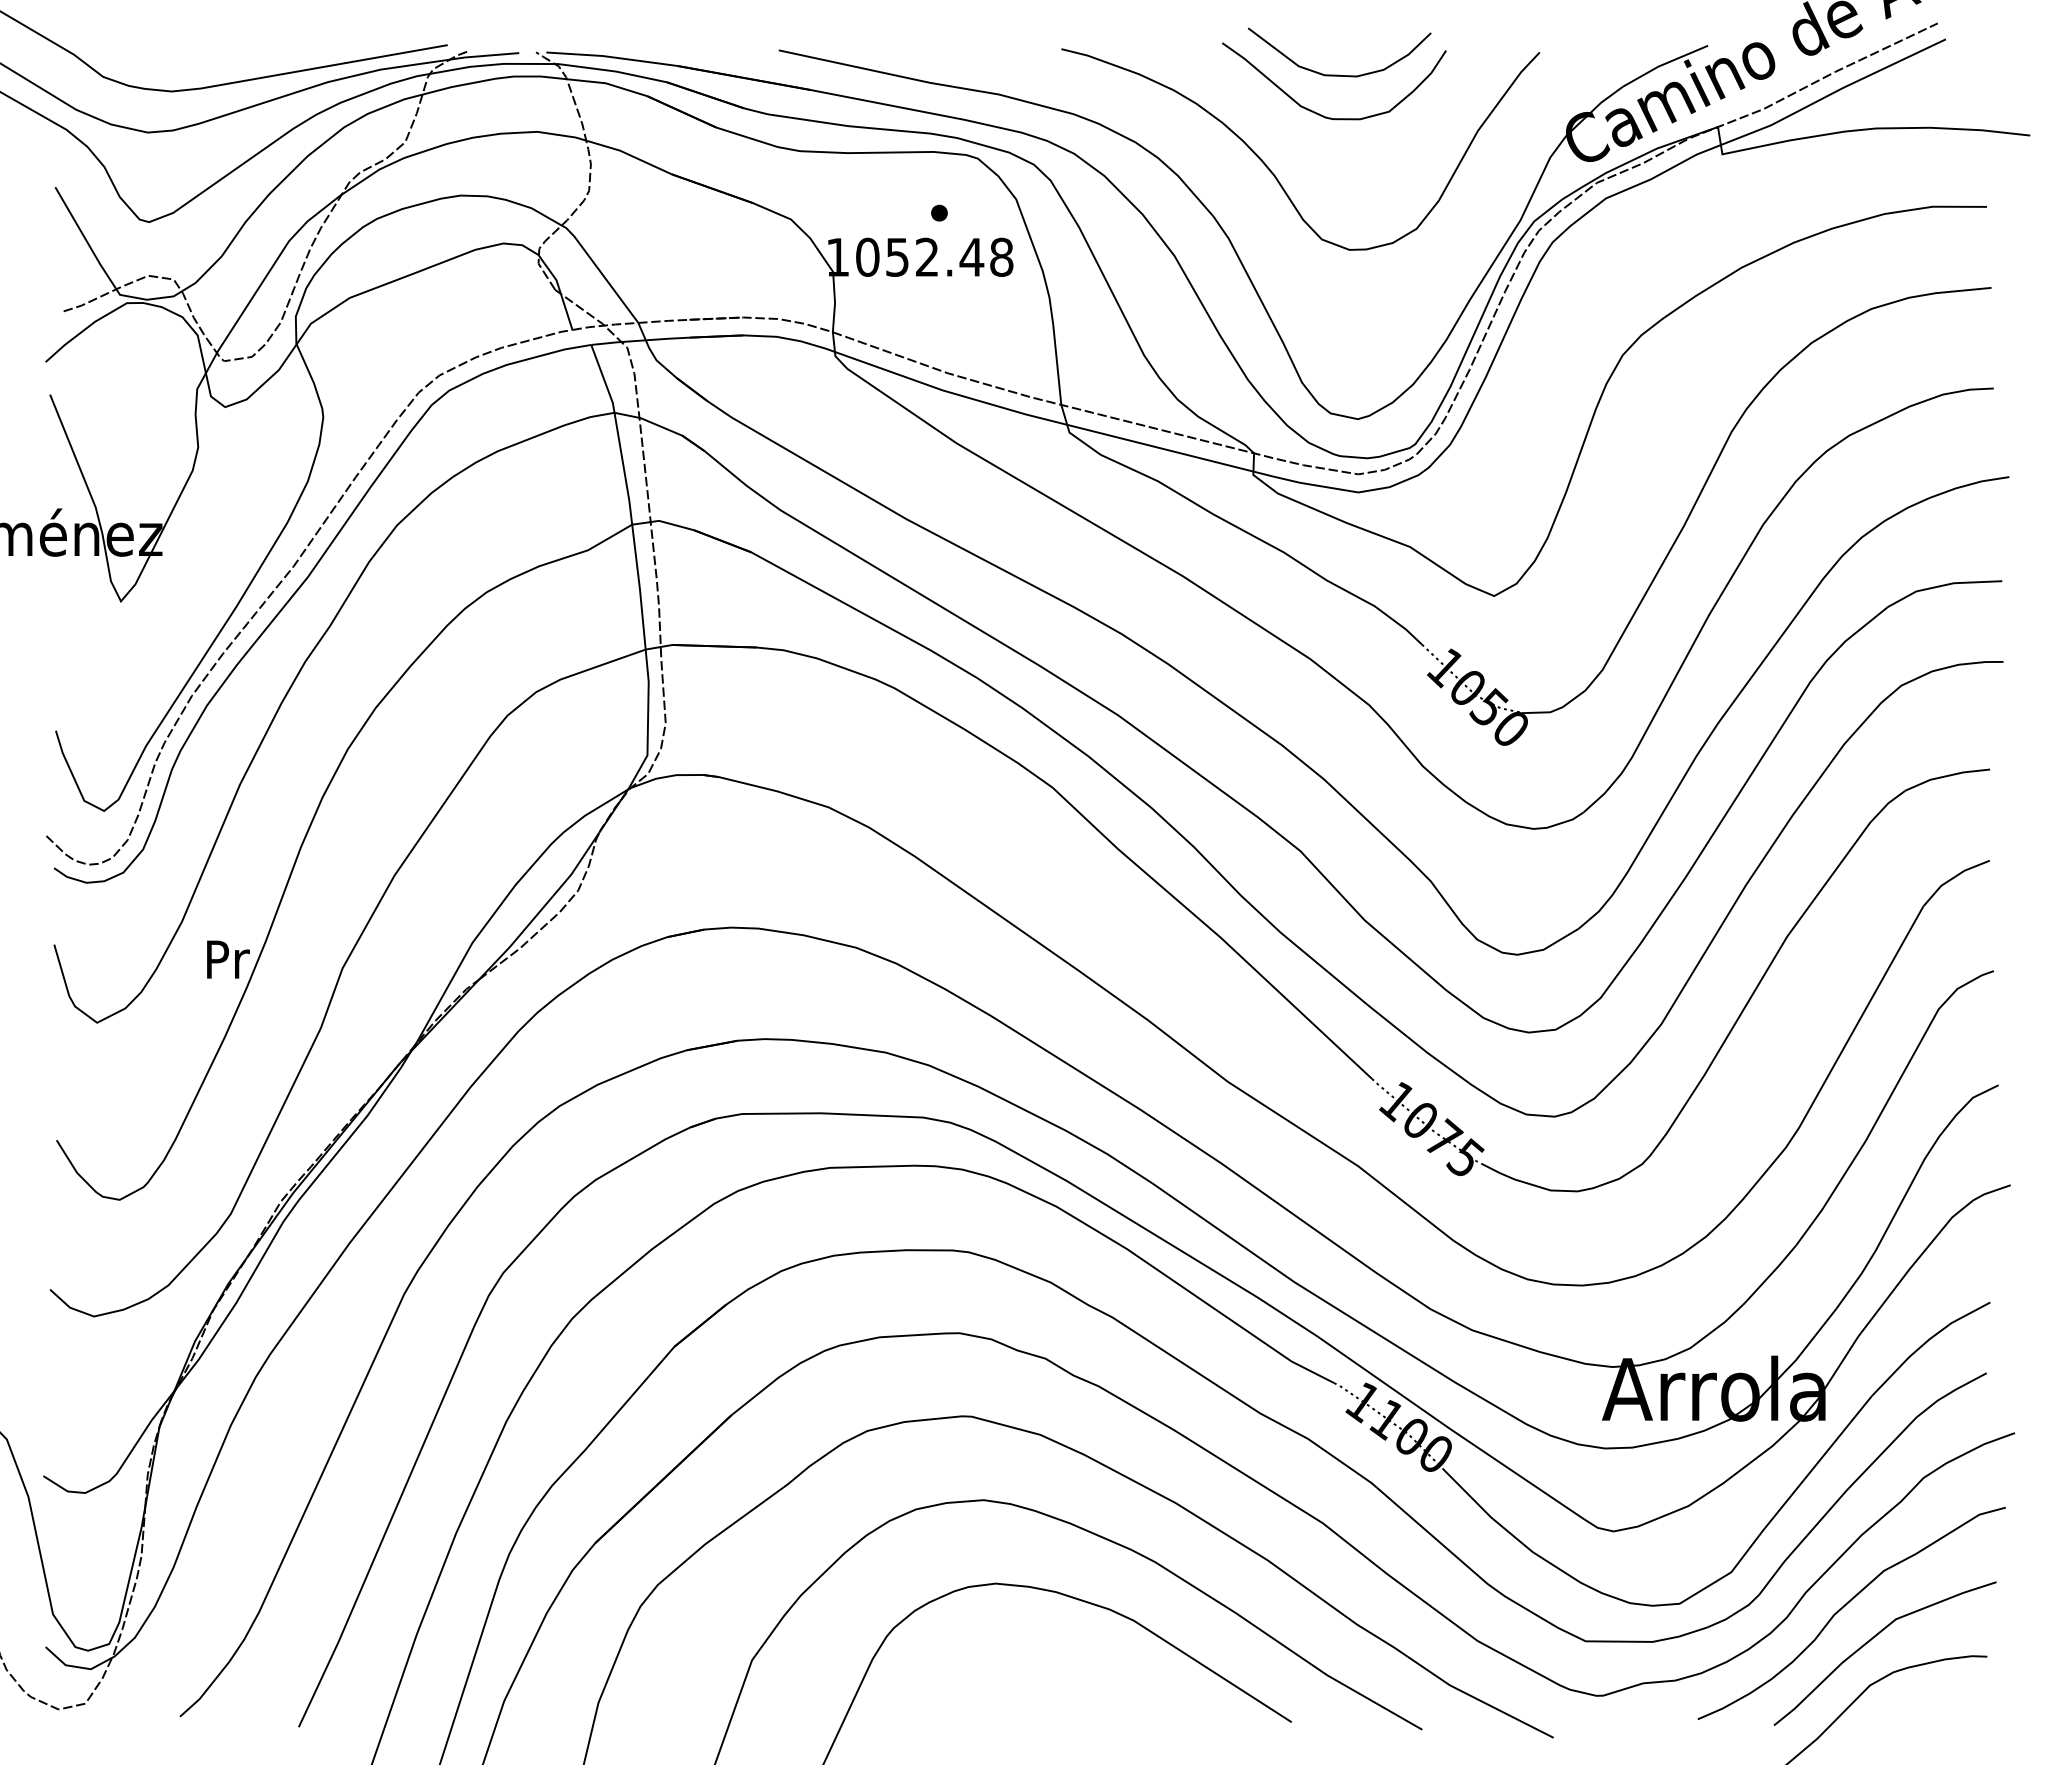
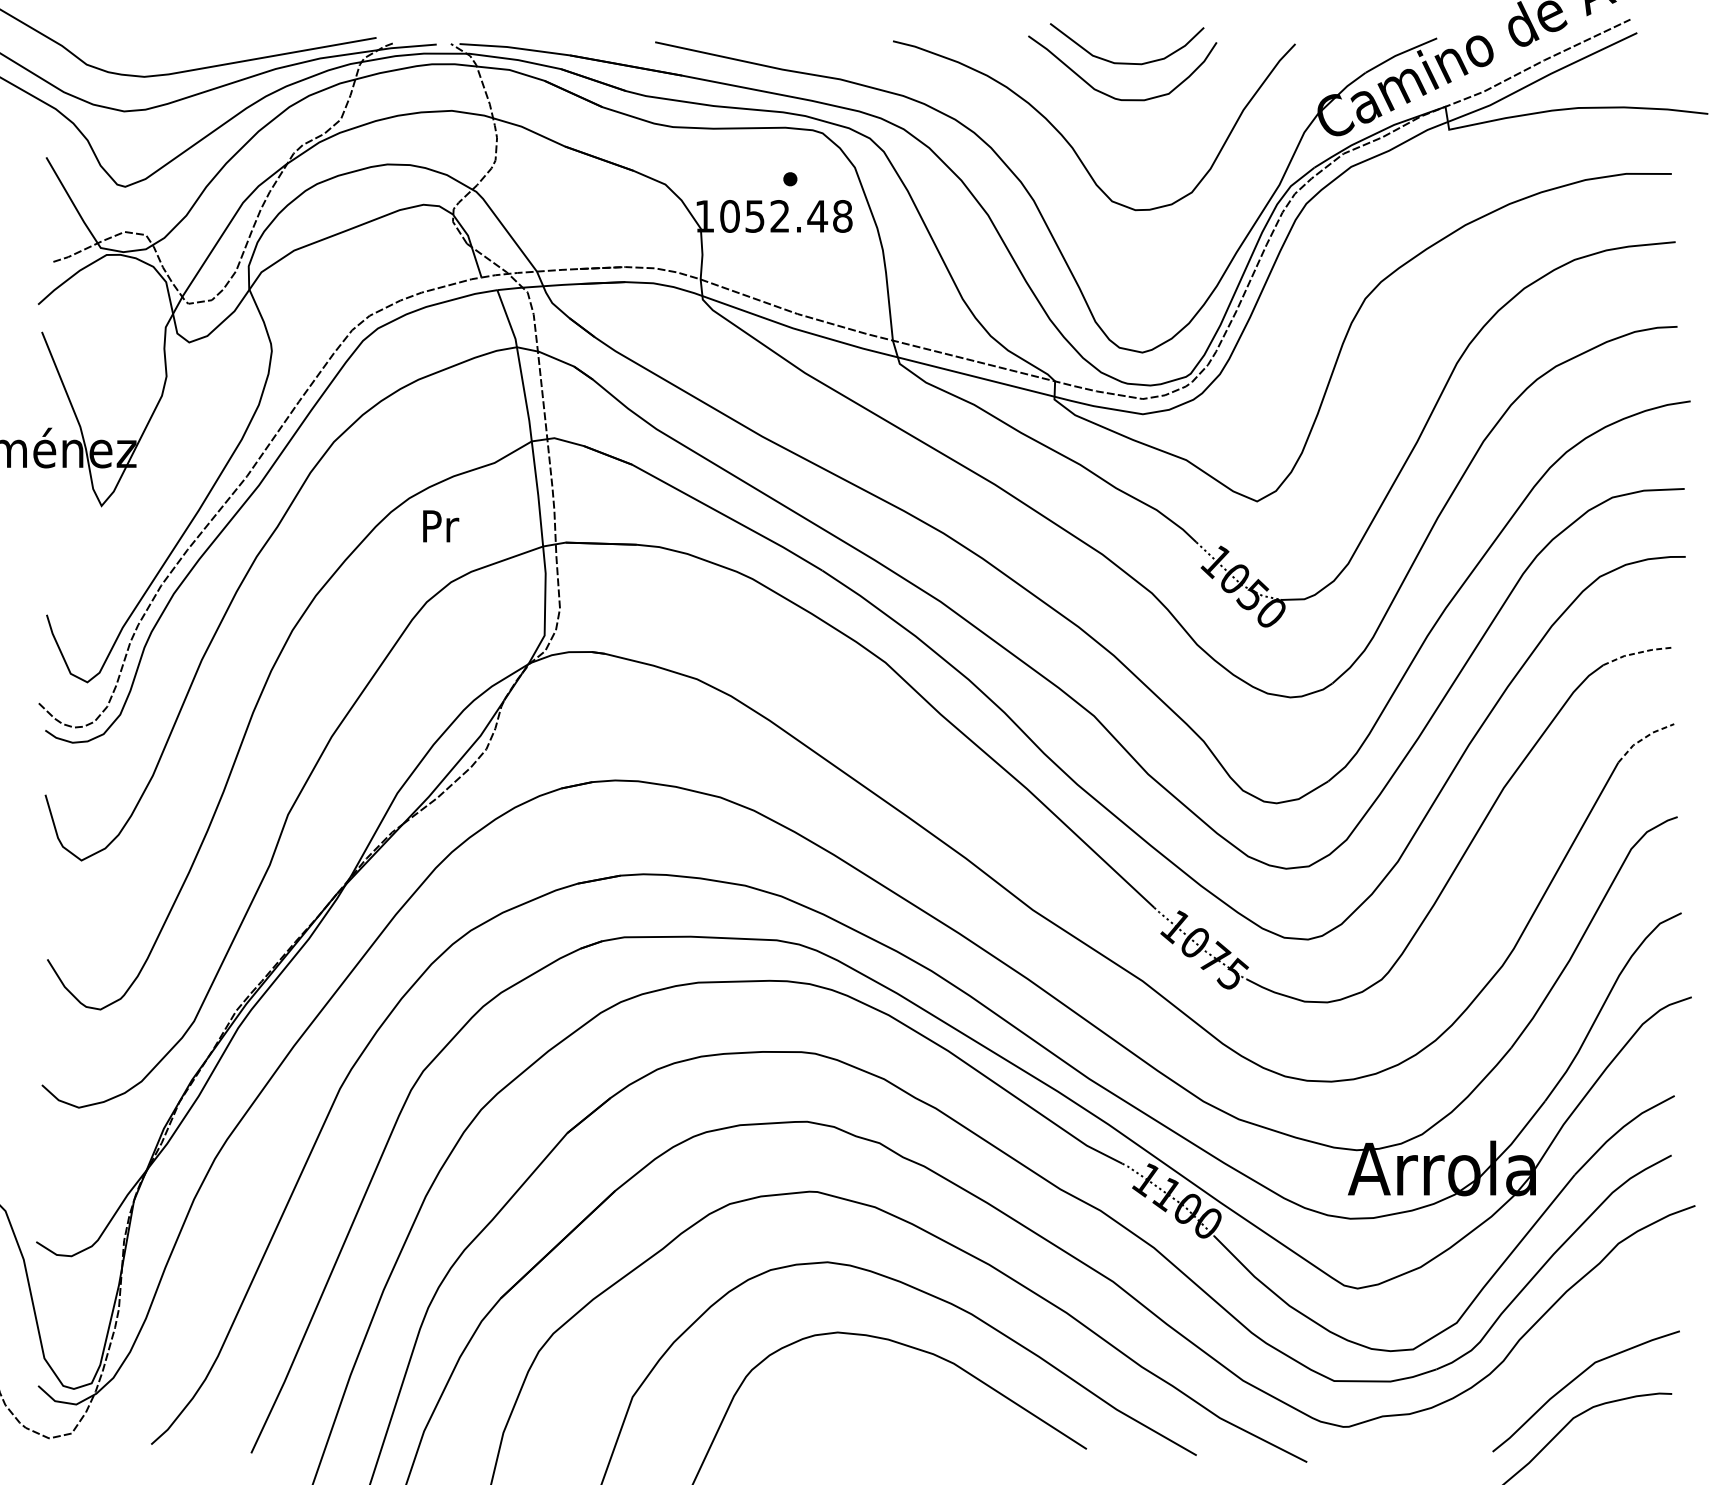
line: (1946, 776) -> (1637, 653), solid -> dashed
line: (1952, 878) -> (1642, 739), solid -> dashed
text: (228, 959) -> (441, 526), moved
curve: (1845, 1606) -> (1552, 1351), removed

